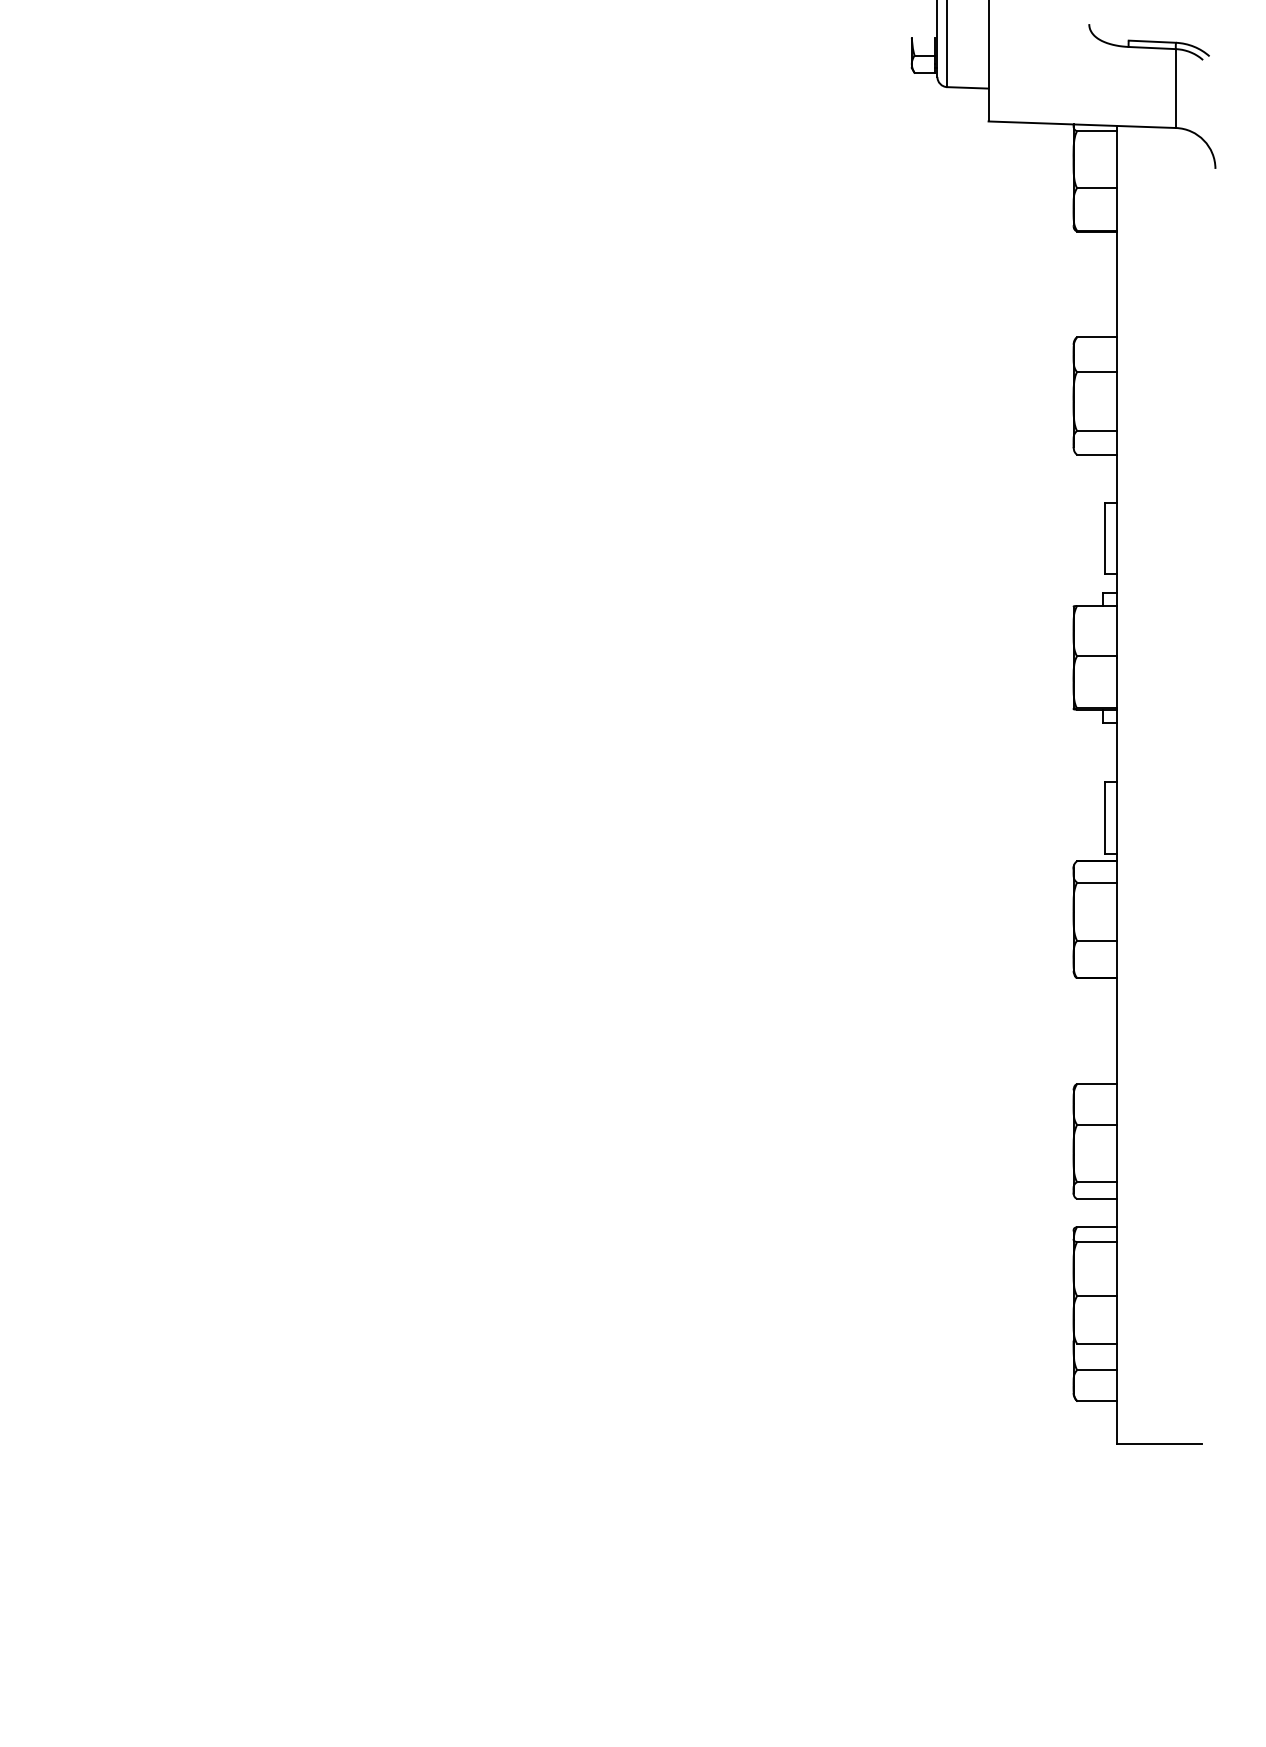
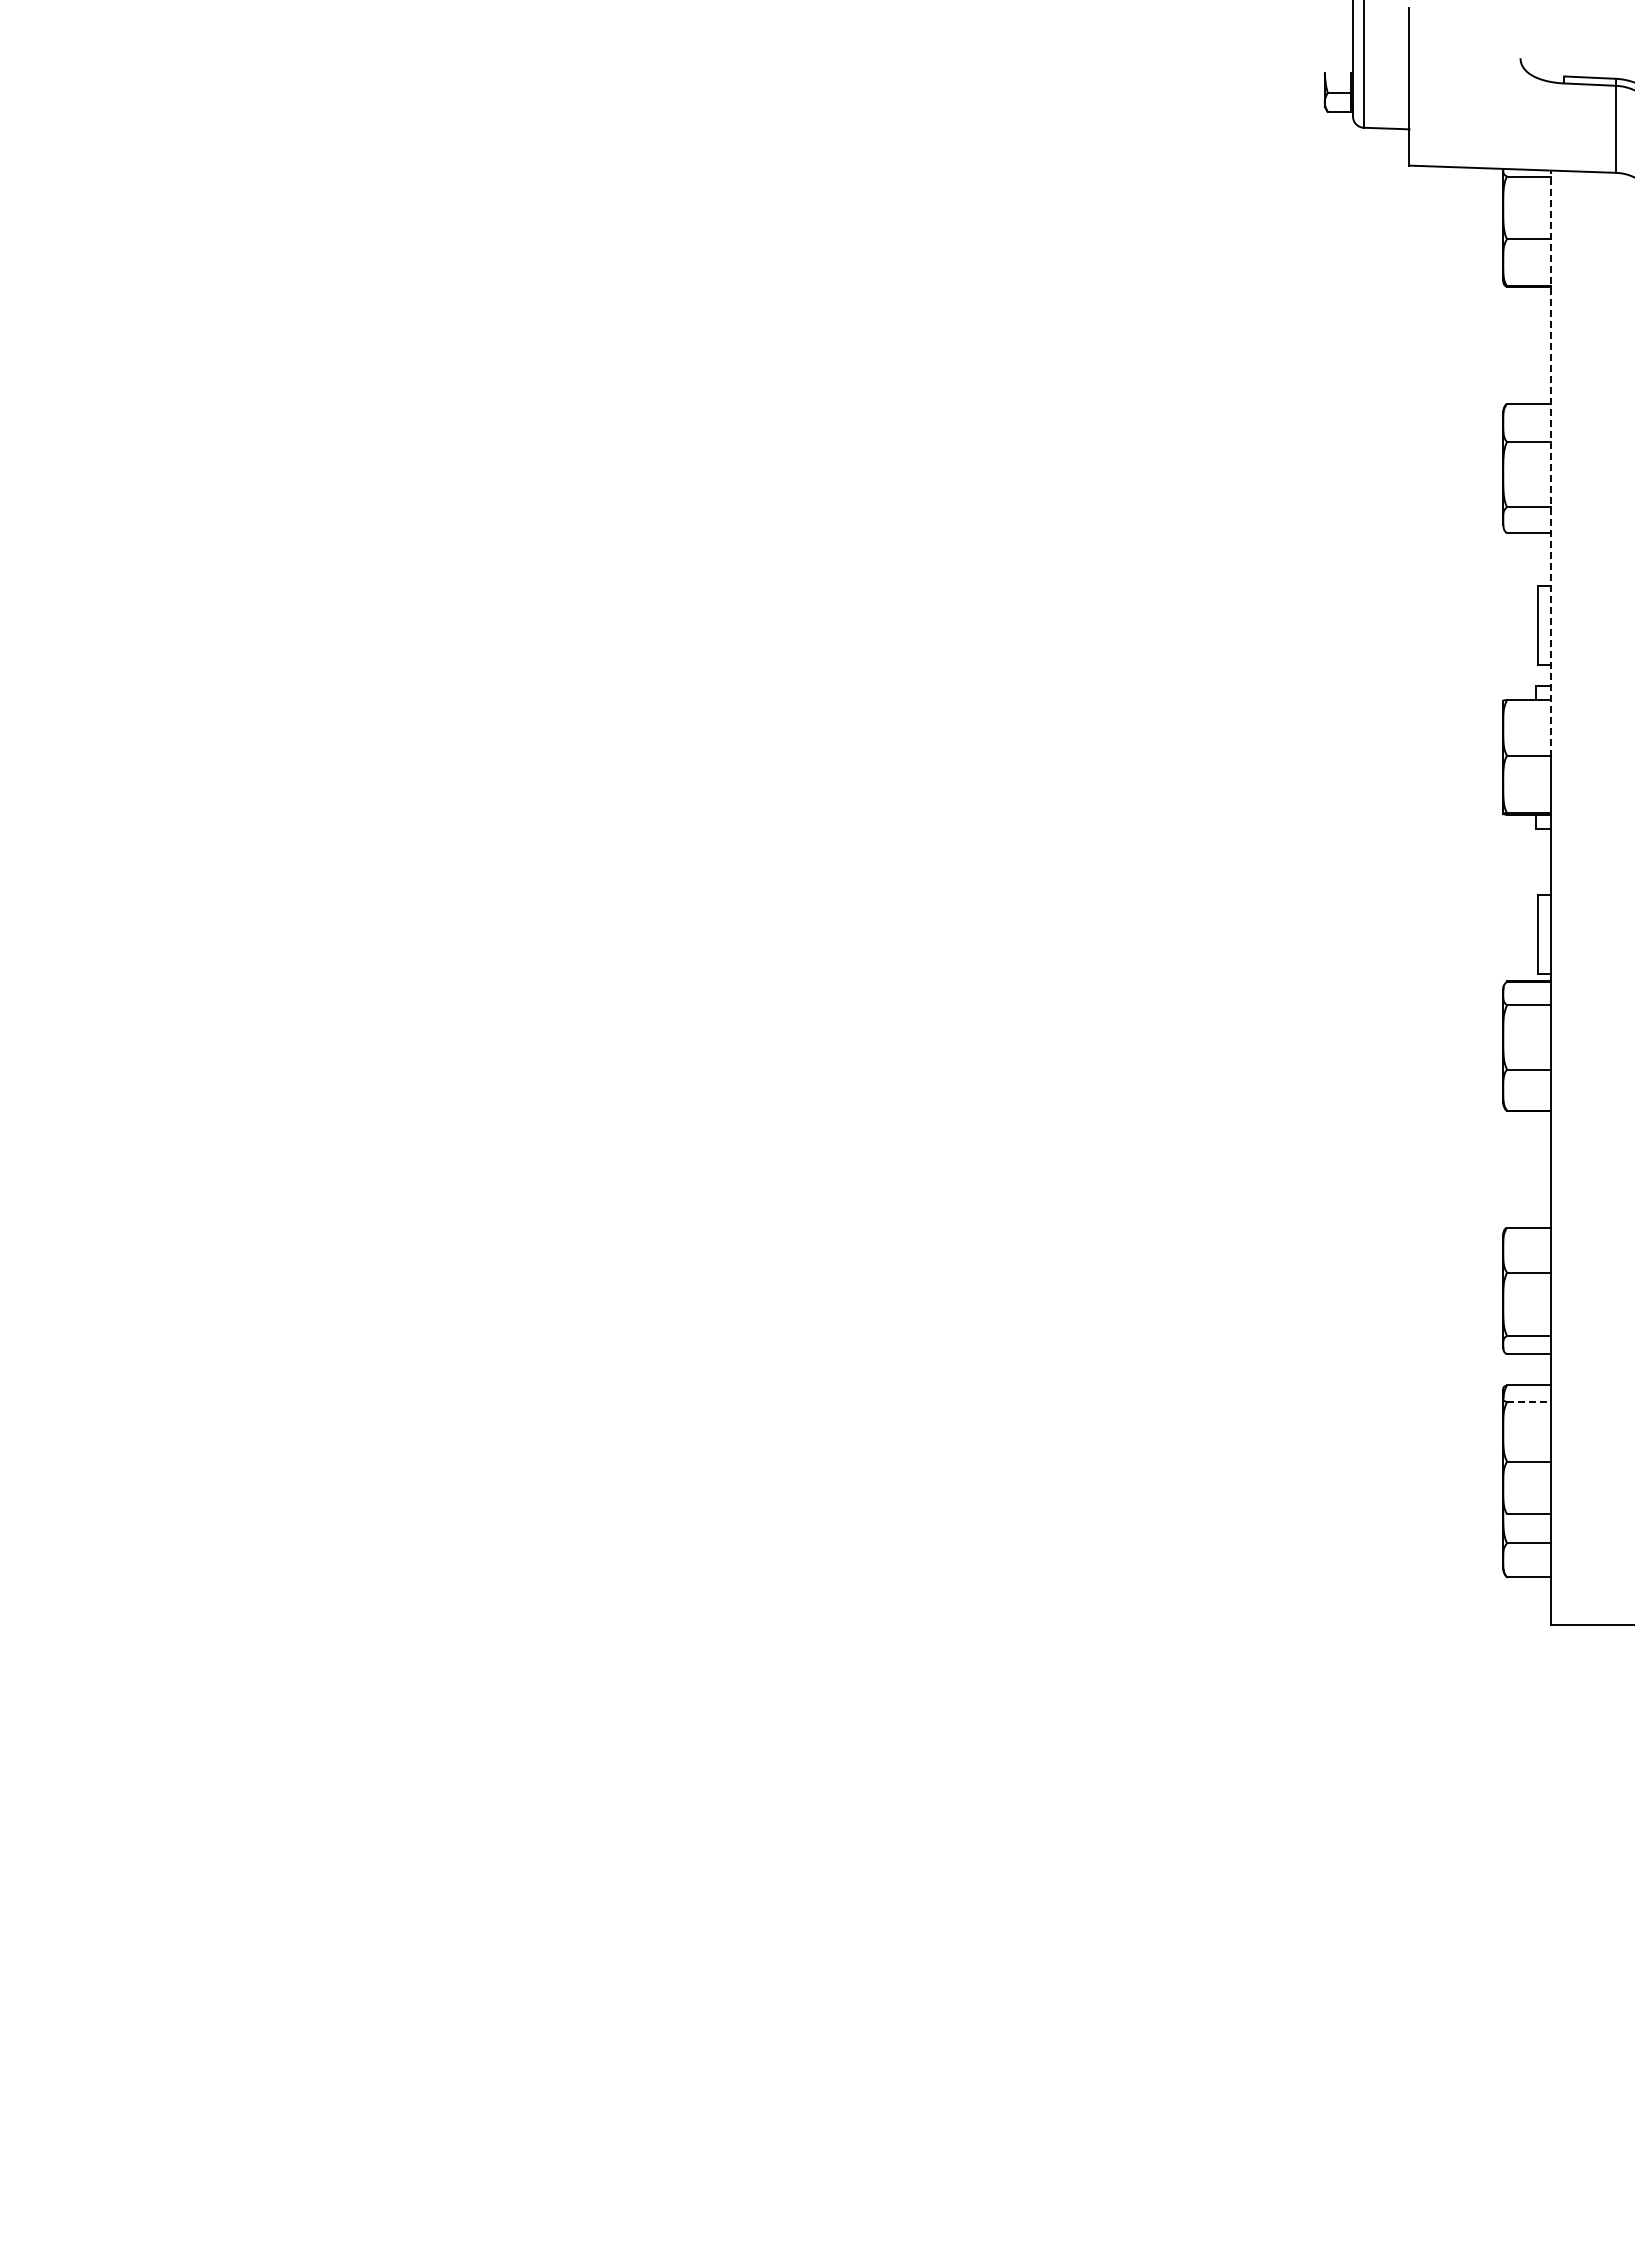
line: (1117, 391) -> (1551, 463), solid -> dashed
line: (1097, 1241) -> (1529, 1401), solid -> dashed

